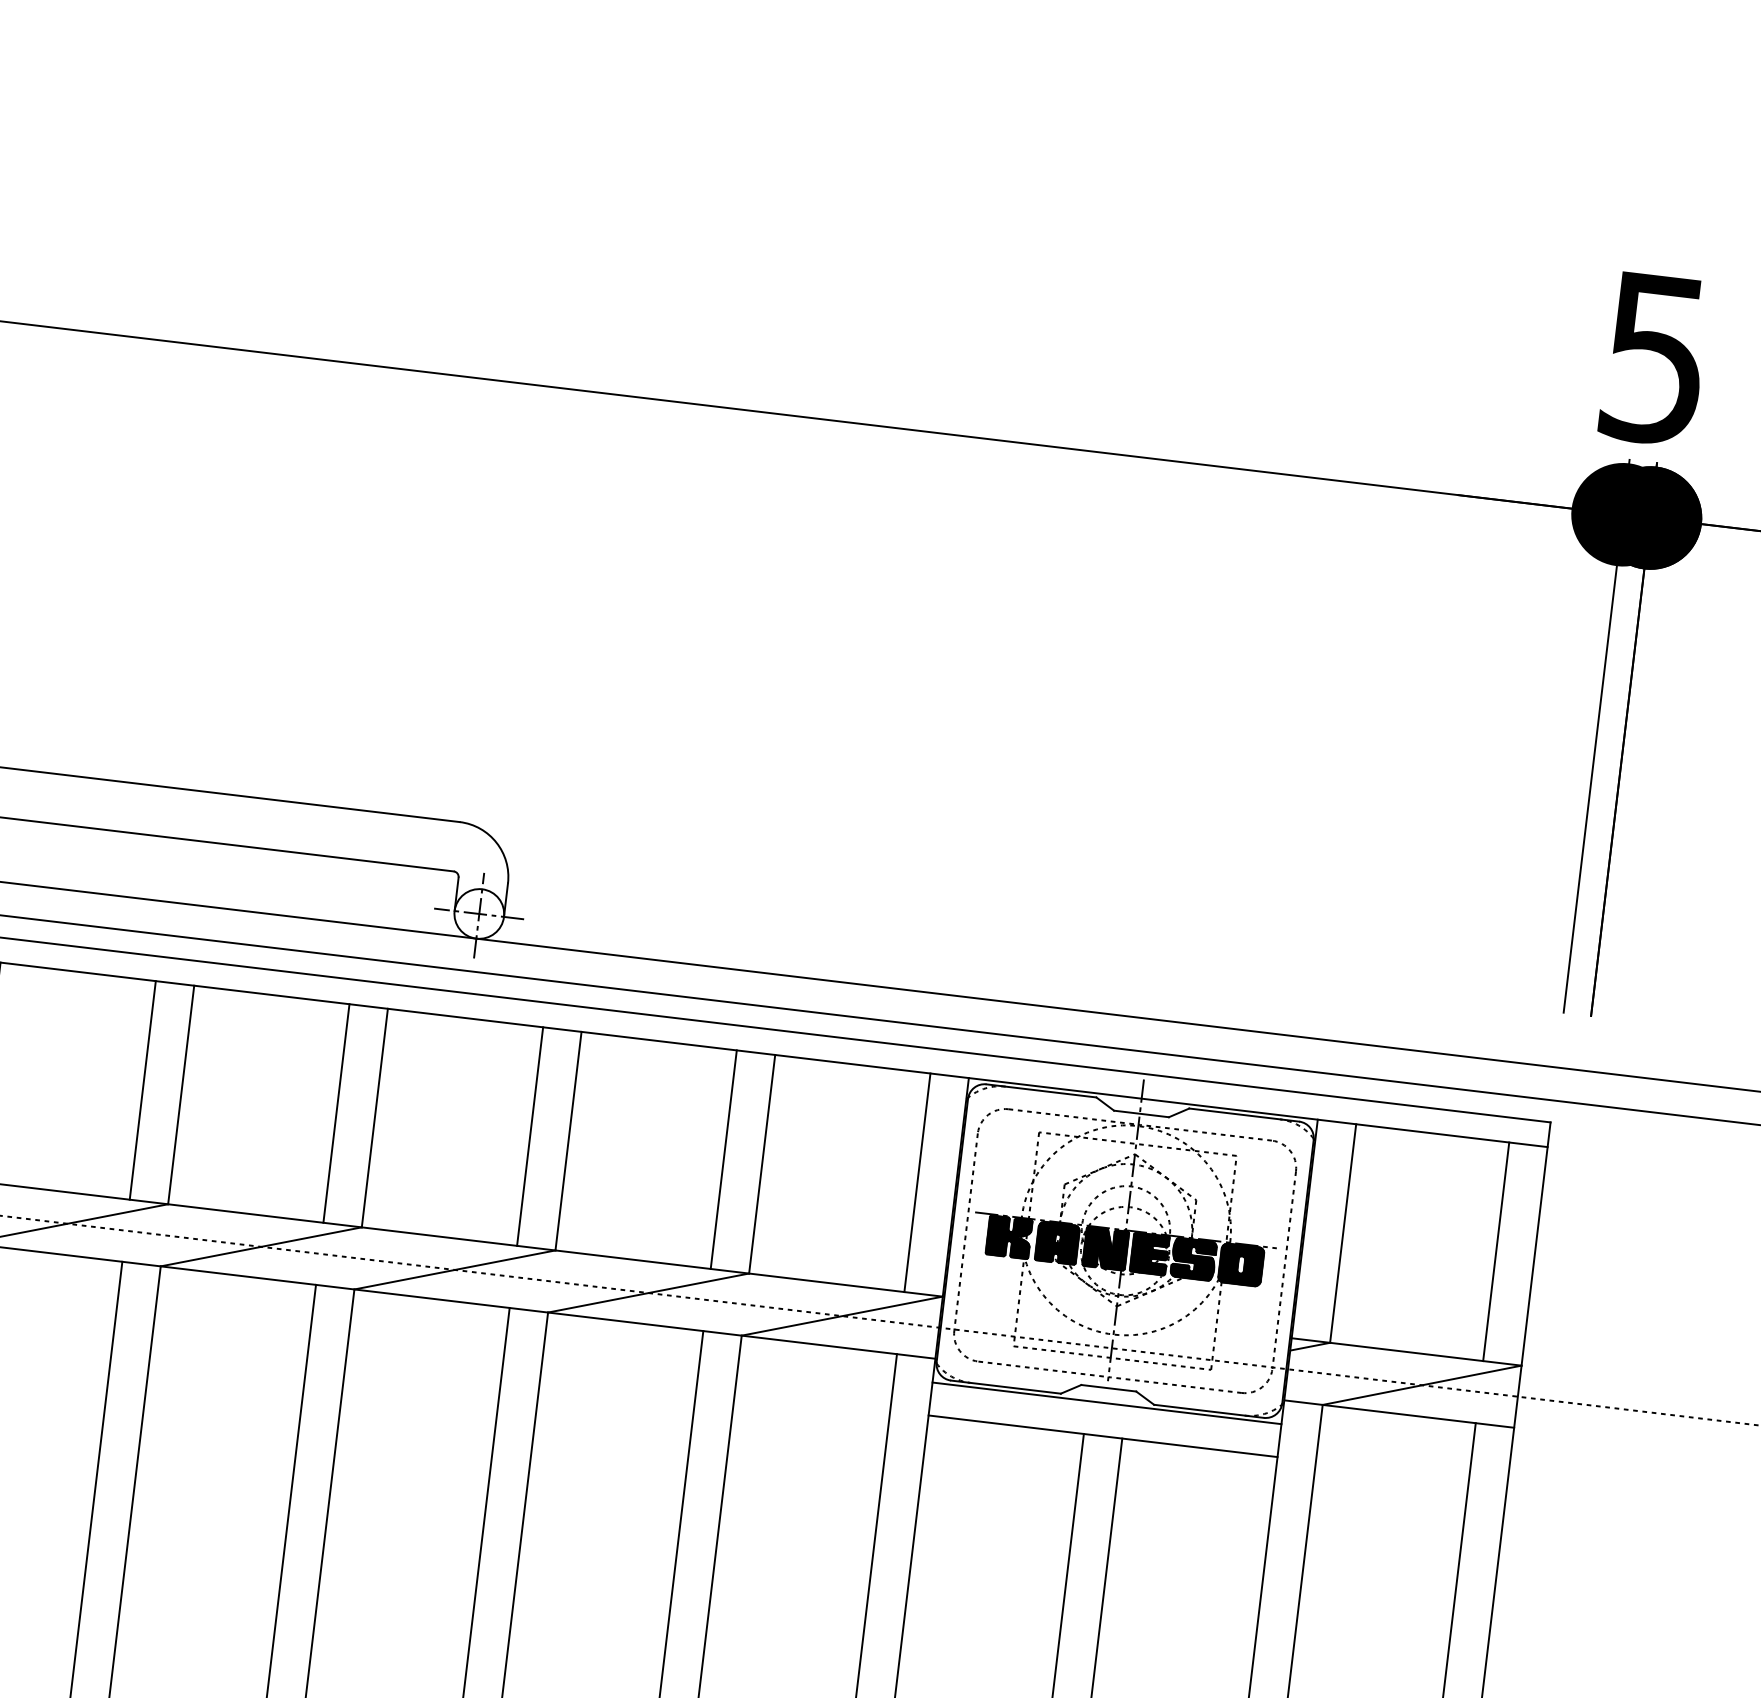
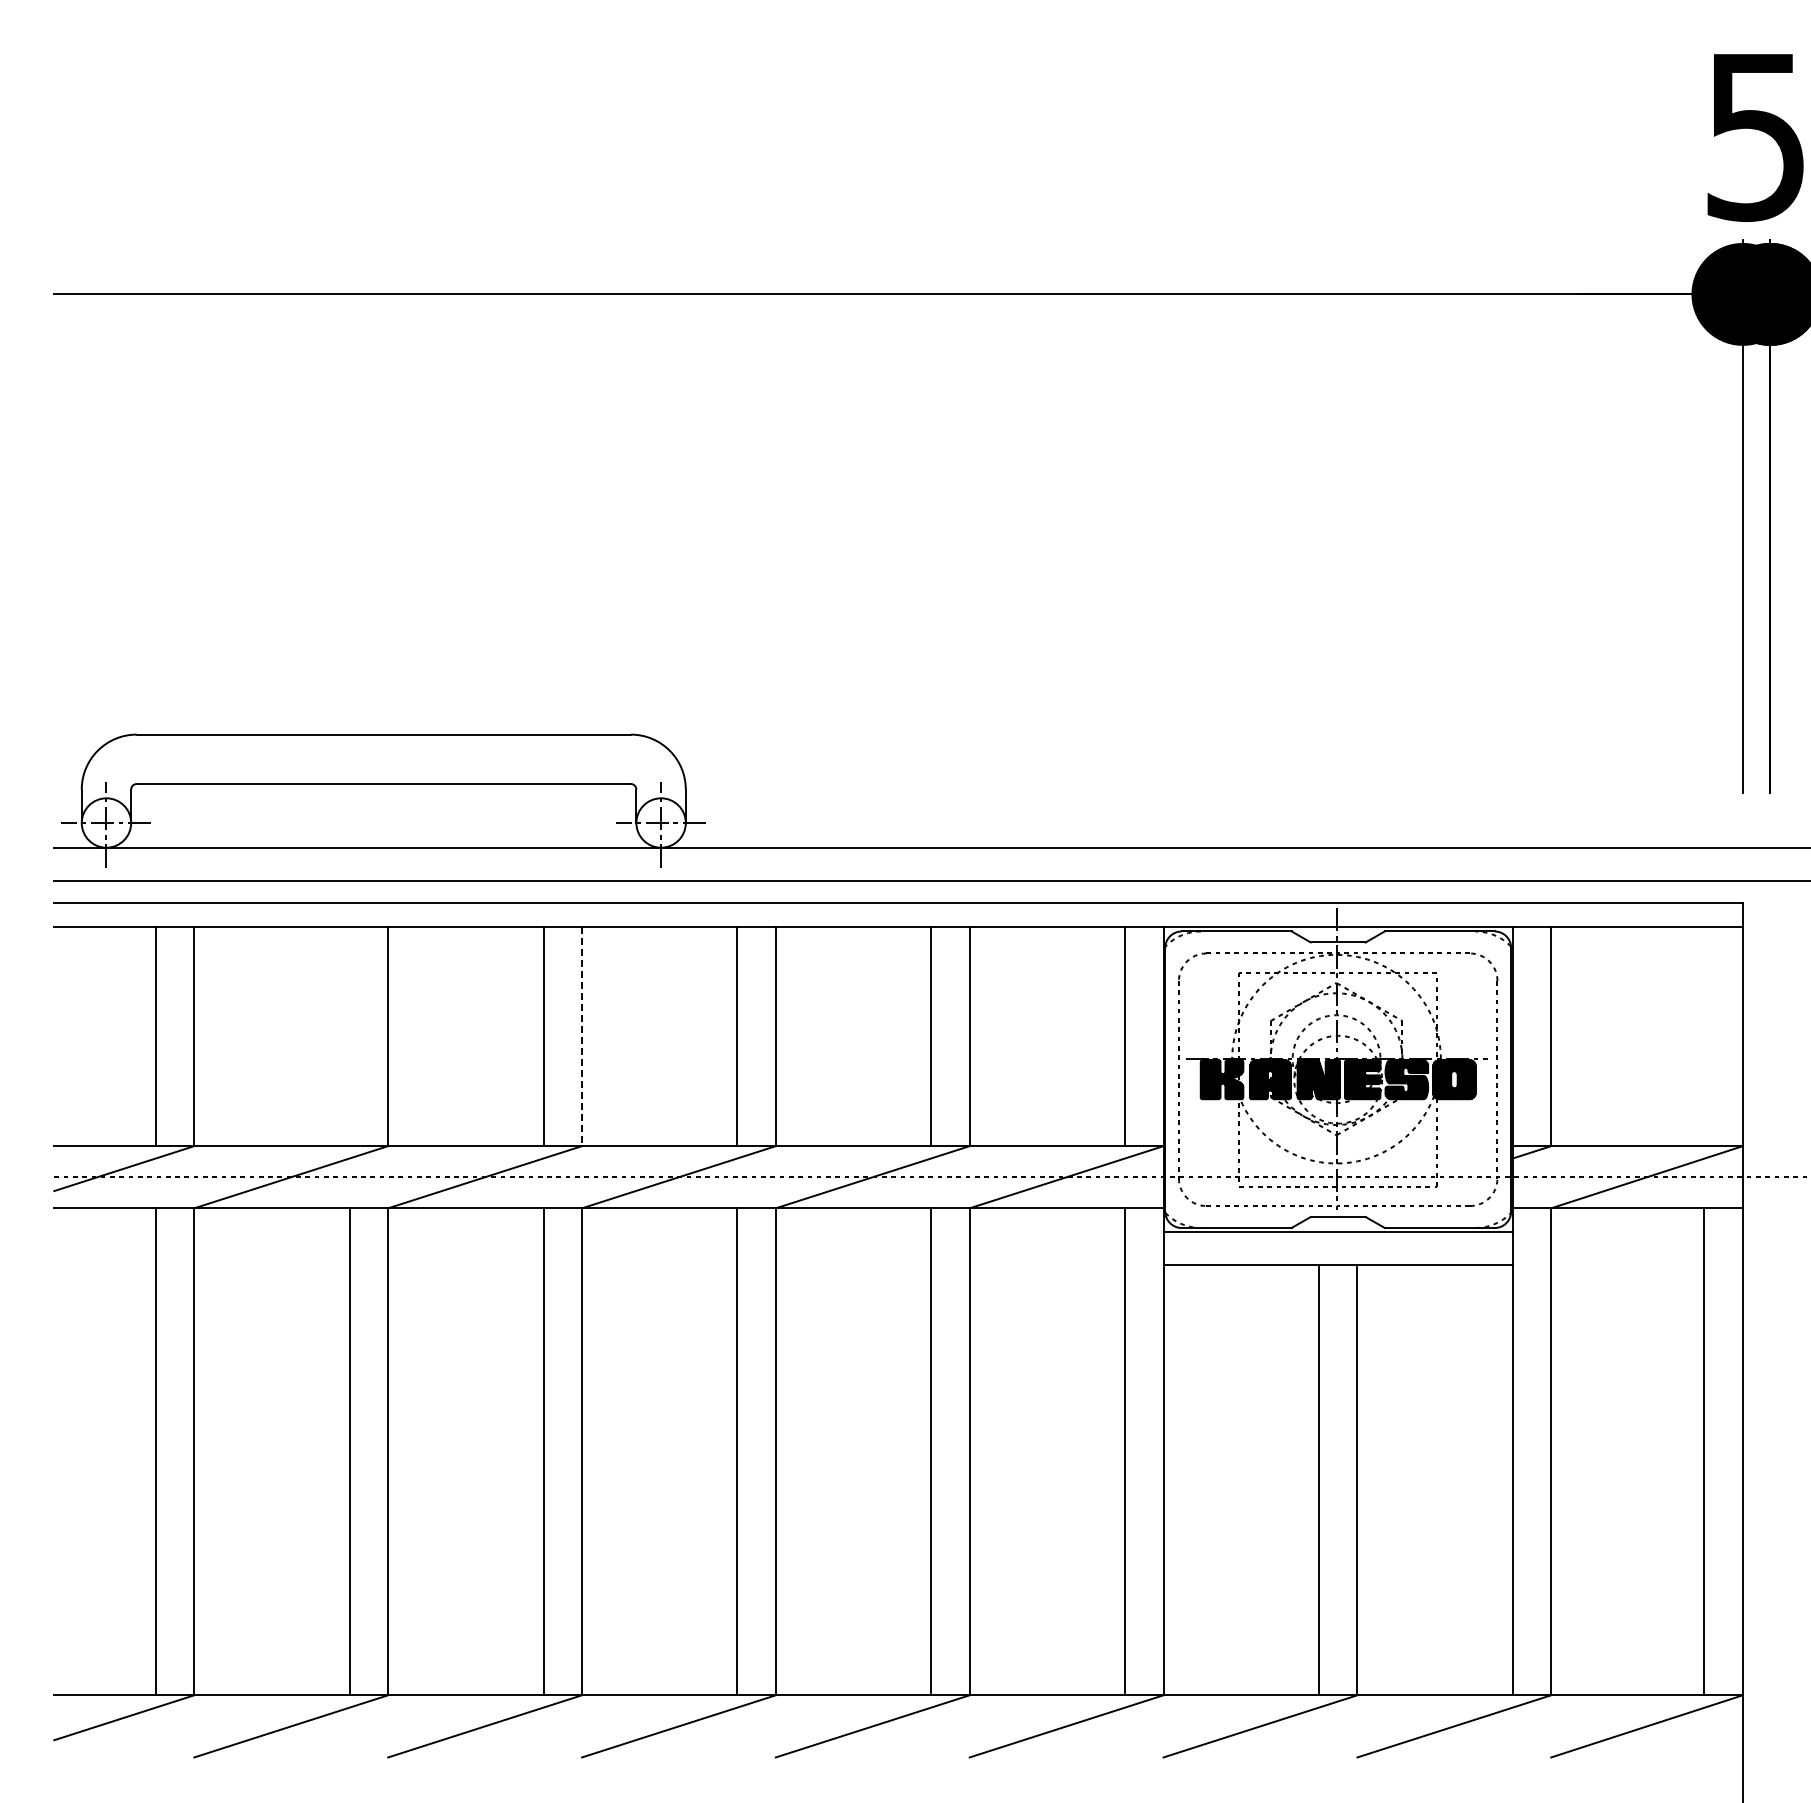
line: (142, 1090) -> (349, 1036), removed
line: (375, 1118) -> (582, 1037), solid -> dashed
line: (1496, 1251) -> (1704, 1036), removed

